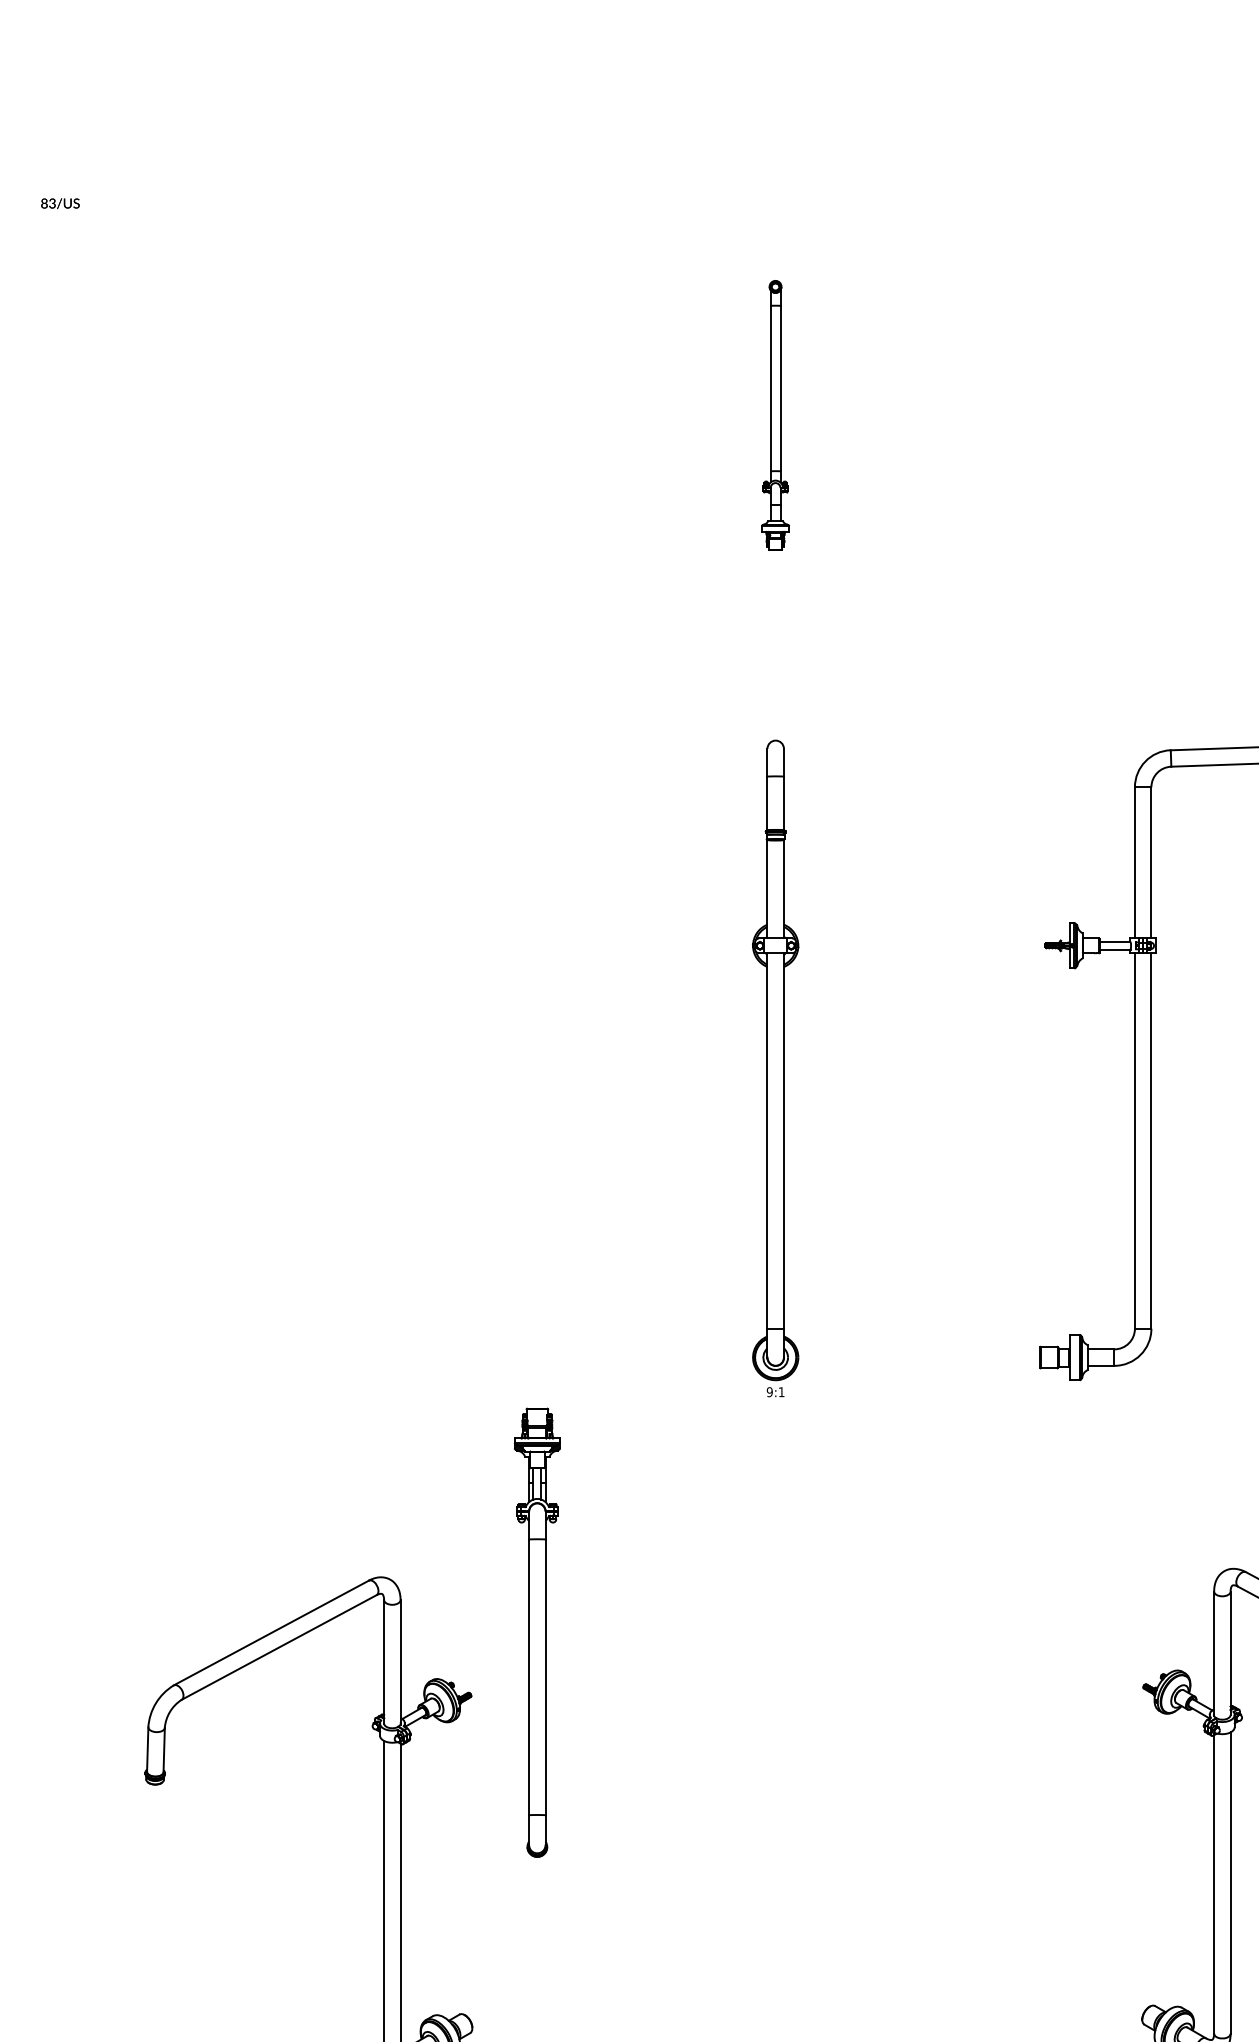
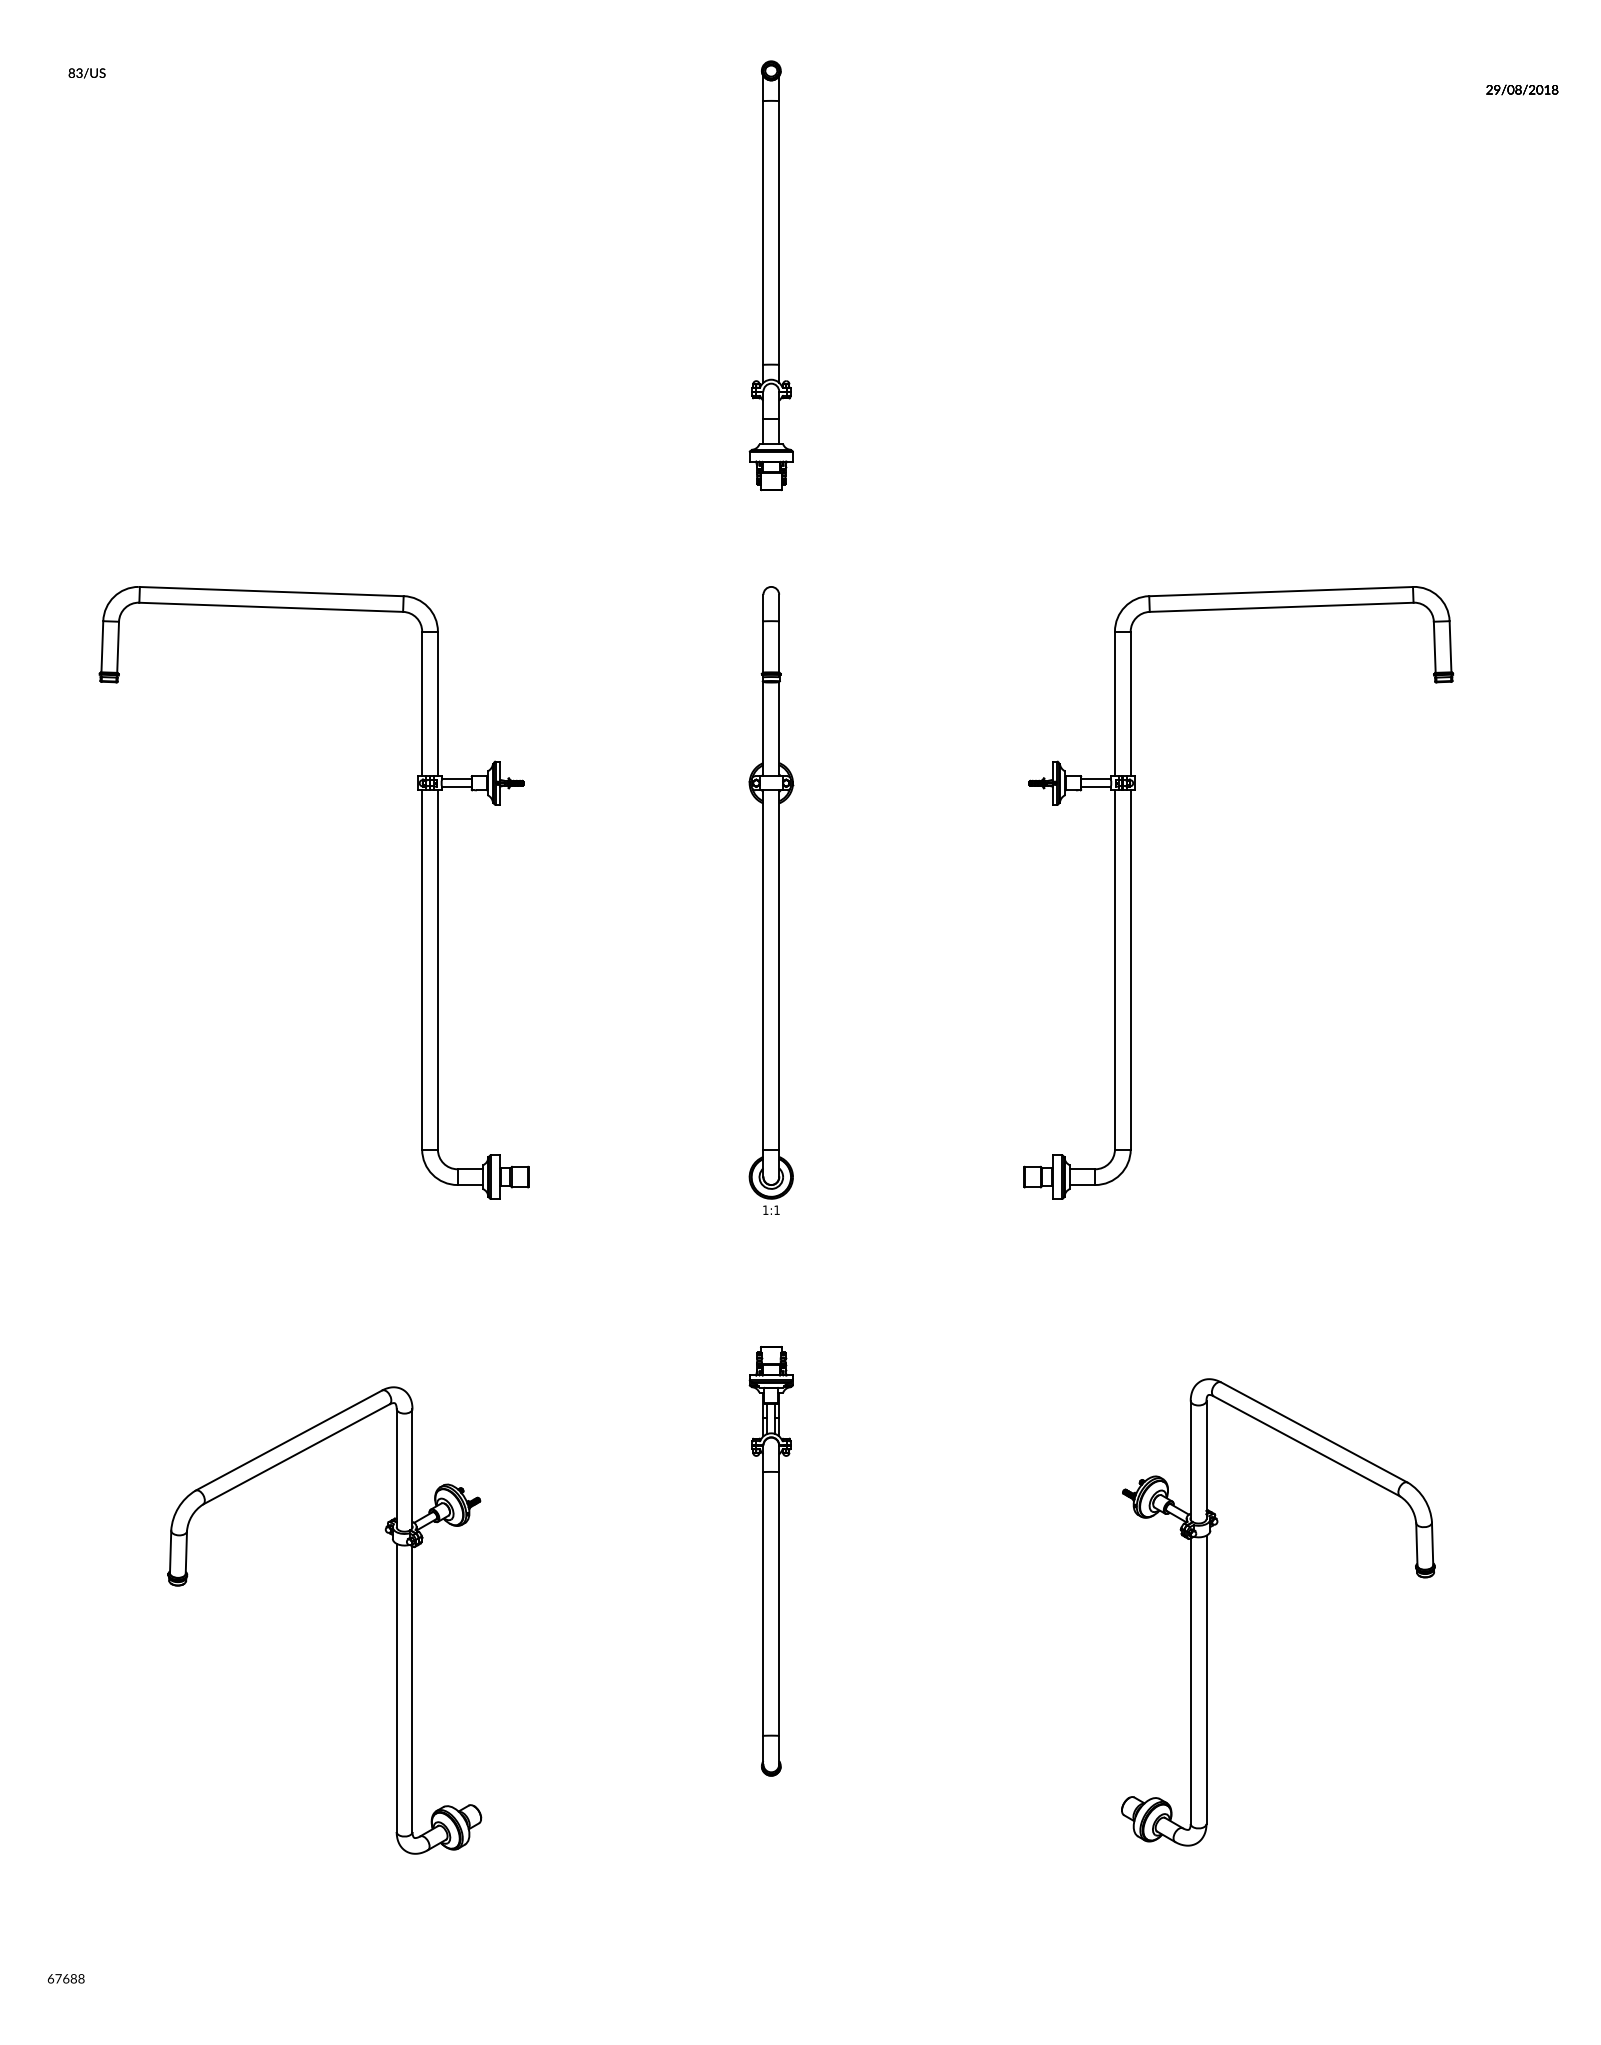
part: (774, 415) -> (770, 275), size x1.67
part: (409, 1060) -> (421, 892), added
text: (769, 1392) -> (765, 1210), 9:1 -> 1:1
part: (536, 1632) -> (770, 1561), moved

